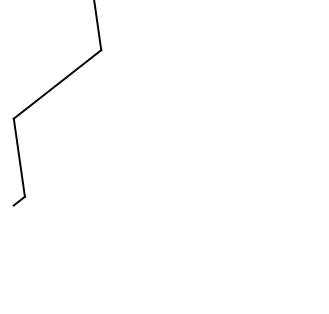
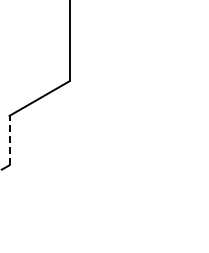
line: (19, 157) -> (9, 140), solid -> dashed

